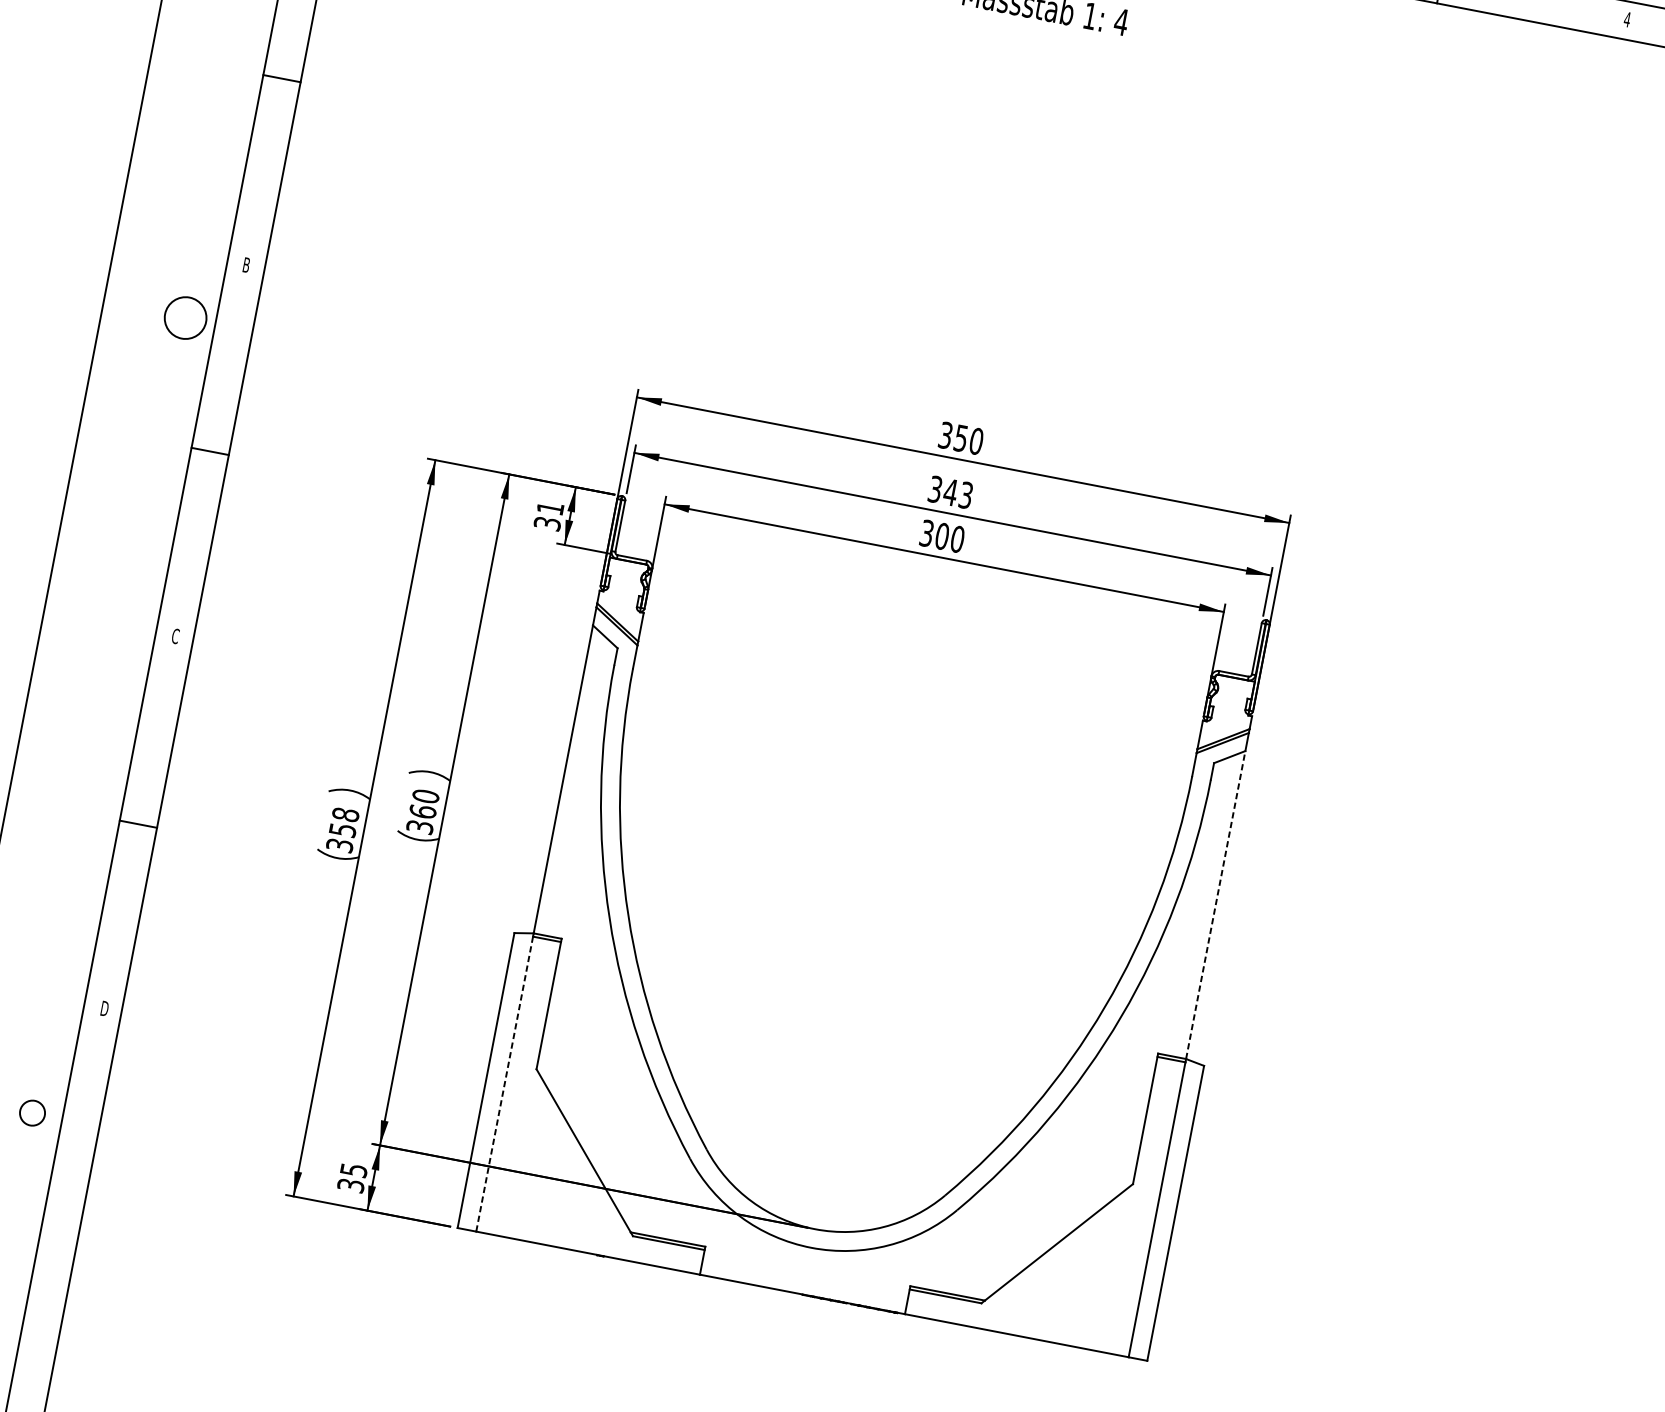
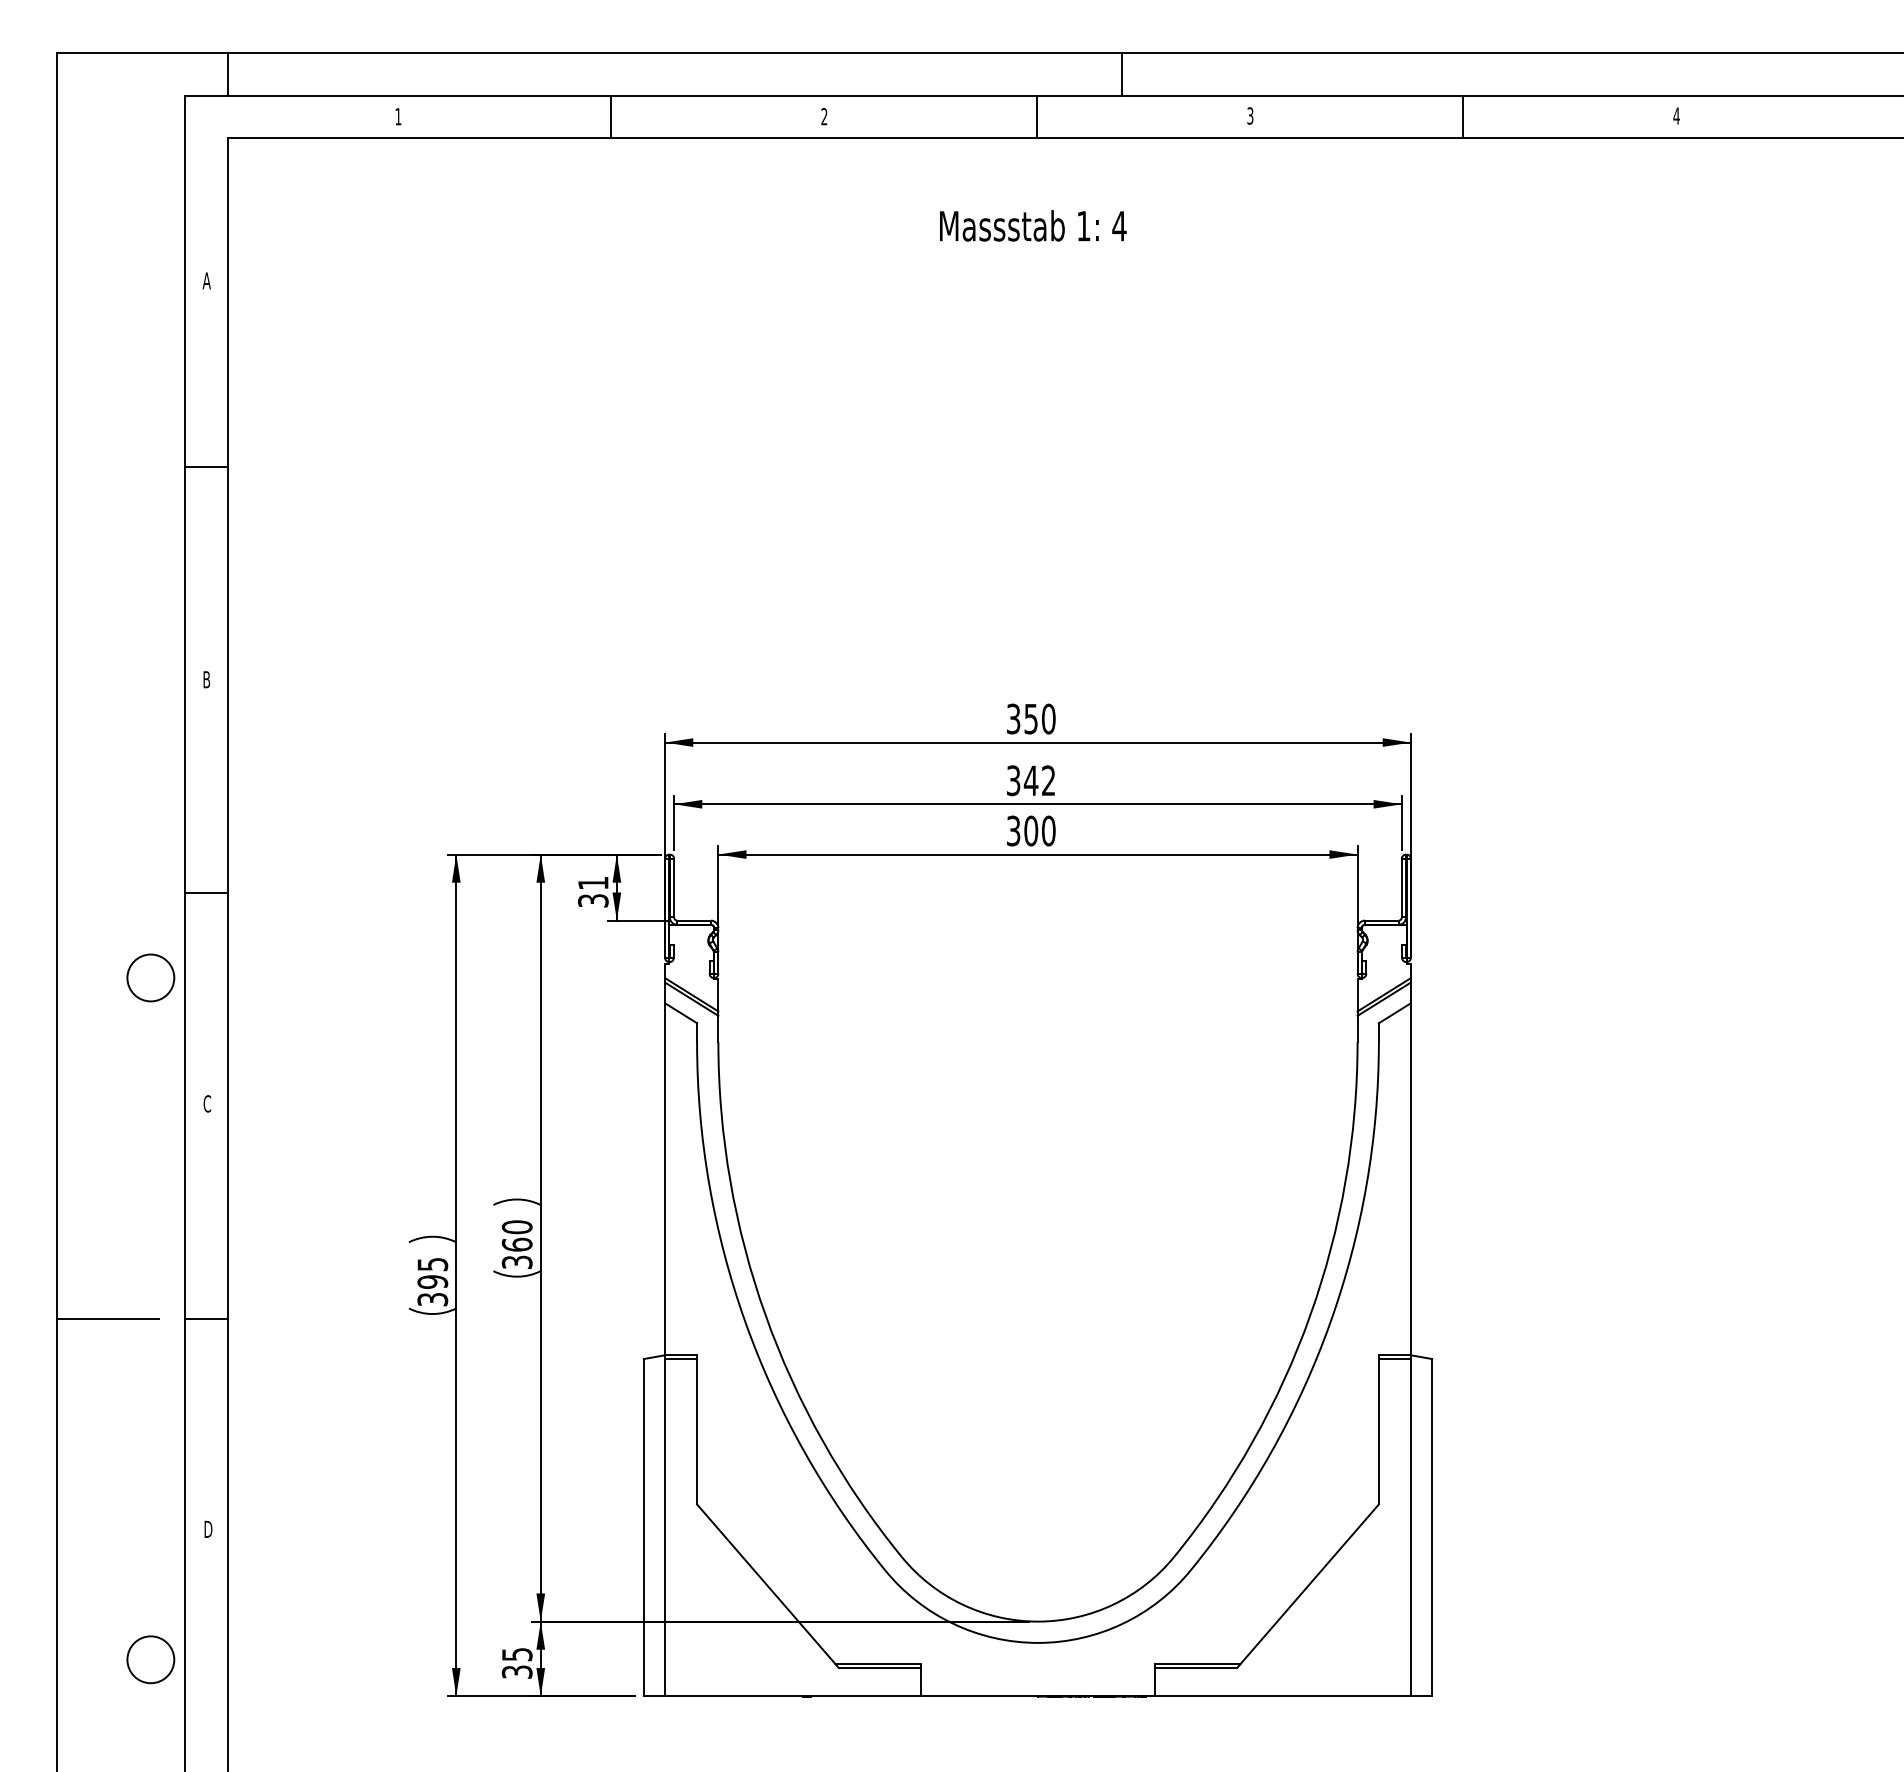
circle: (185, 317) -> (150, 977), moved
text: (965, 495) -> (1048, 780), 343 -> 342
line: (52, 807) -> (108, 1318), added
text: (344, 821) -> (432, 1272), 358 -> 395
line: (1215, 904) -> (1410, 1178), dashed -> solid
line: (505, 1084) -> (665, 1527), dashed -> solid
circle: (32, 1112) -> (150, 1659), size x1.67

